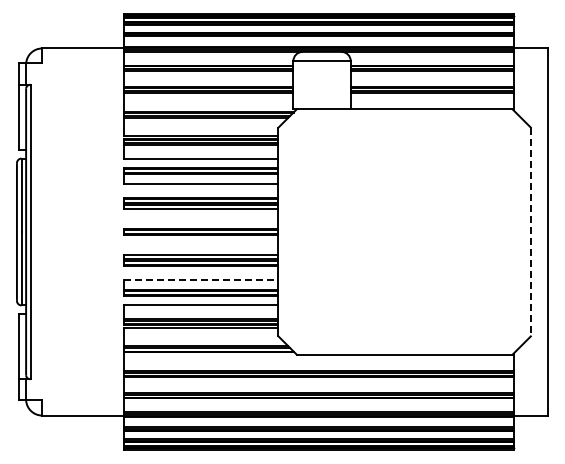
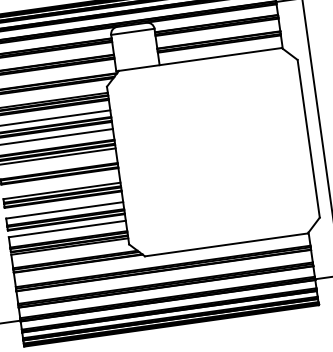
line: (530, 232) -> (308, 139), dashed -> solid
line: (201, 280) -> (65, 210), dashed -> solid

